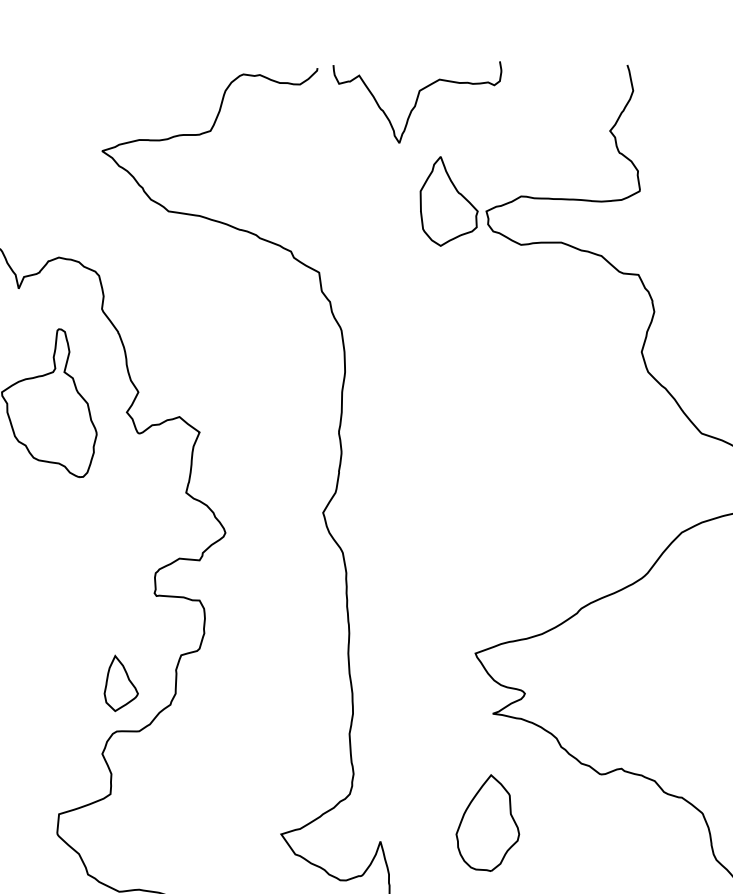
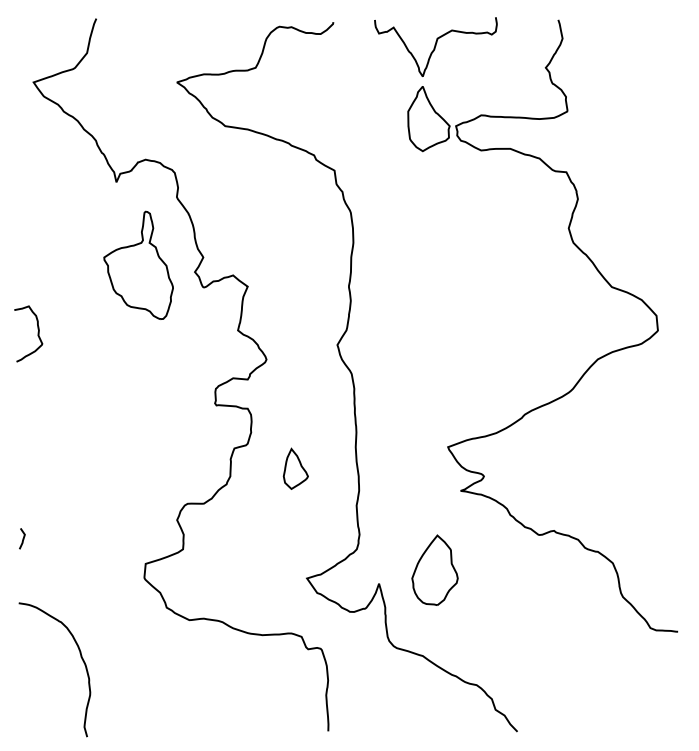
curve: (416, 101) -> (435, 46), moved
part: (120, 682) -> (295, 468), moved
part: (487, 821) -> (434, 569), moved

